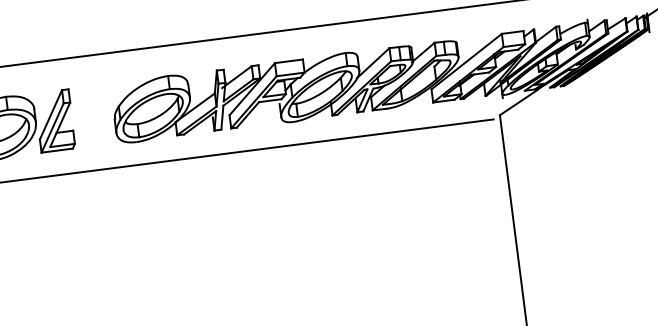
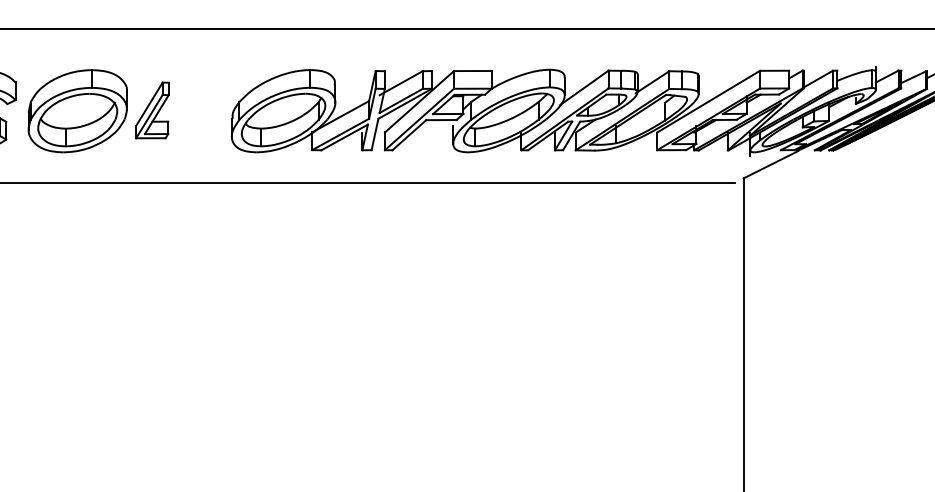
part: (55, 121) -> (152, 110), size x0.7

